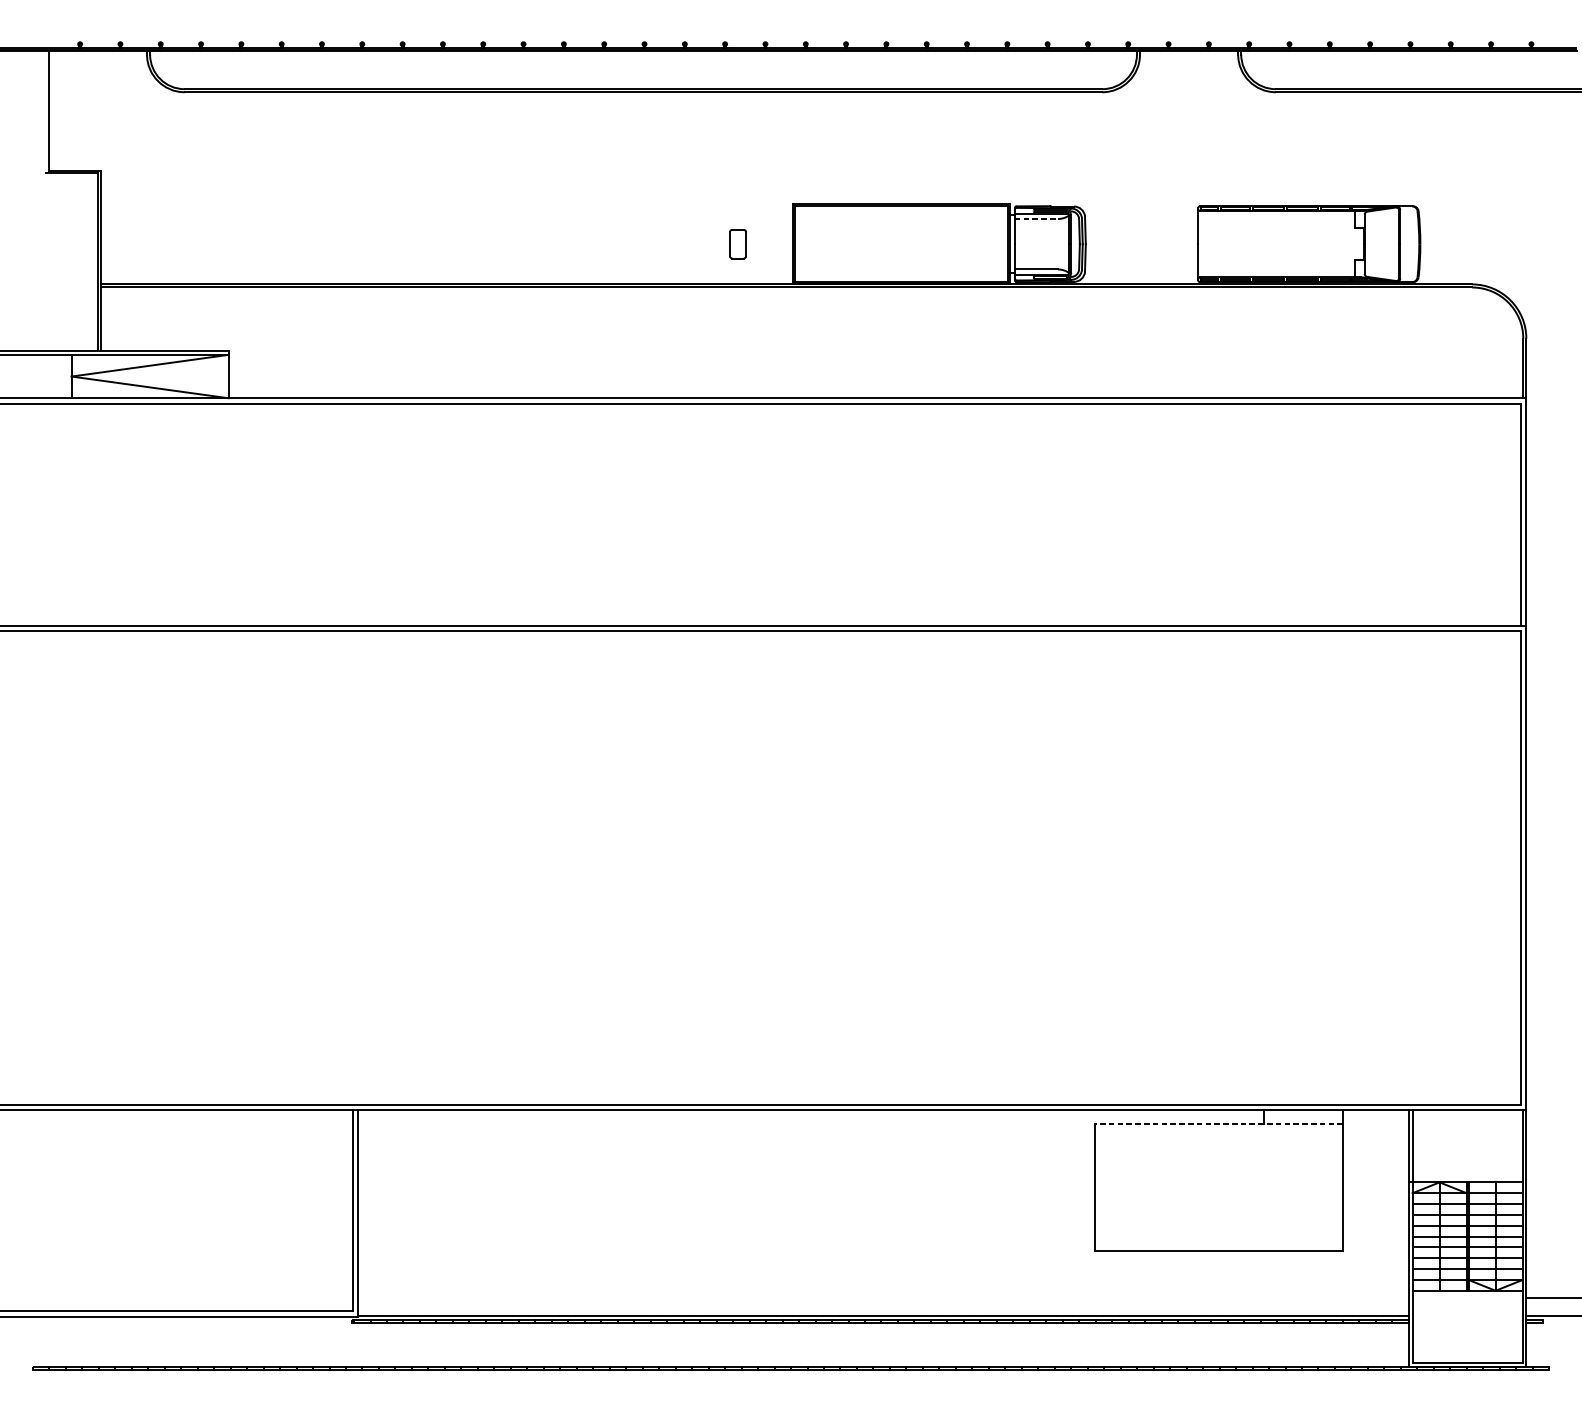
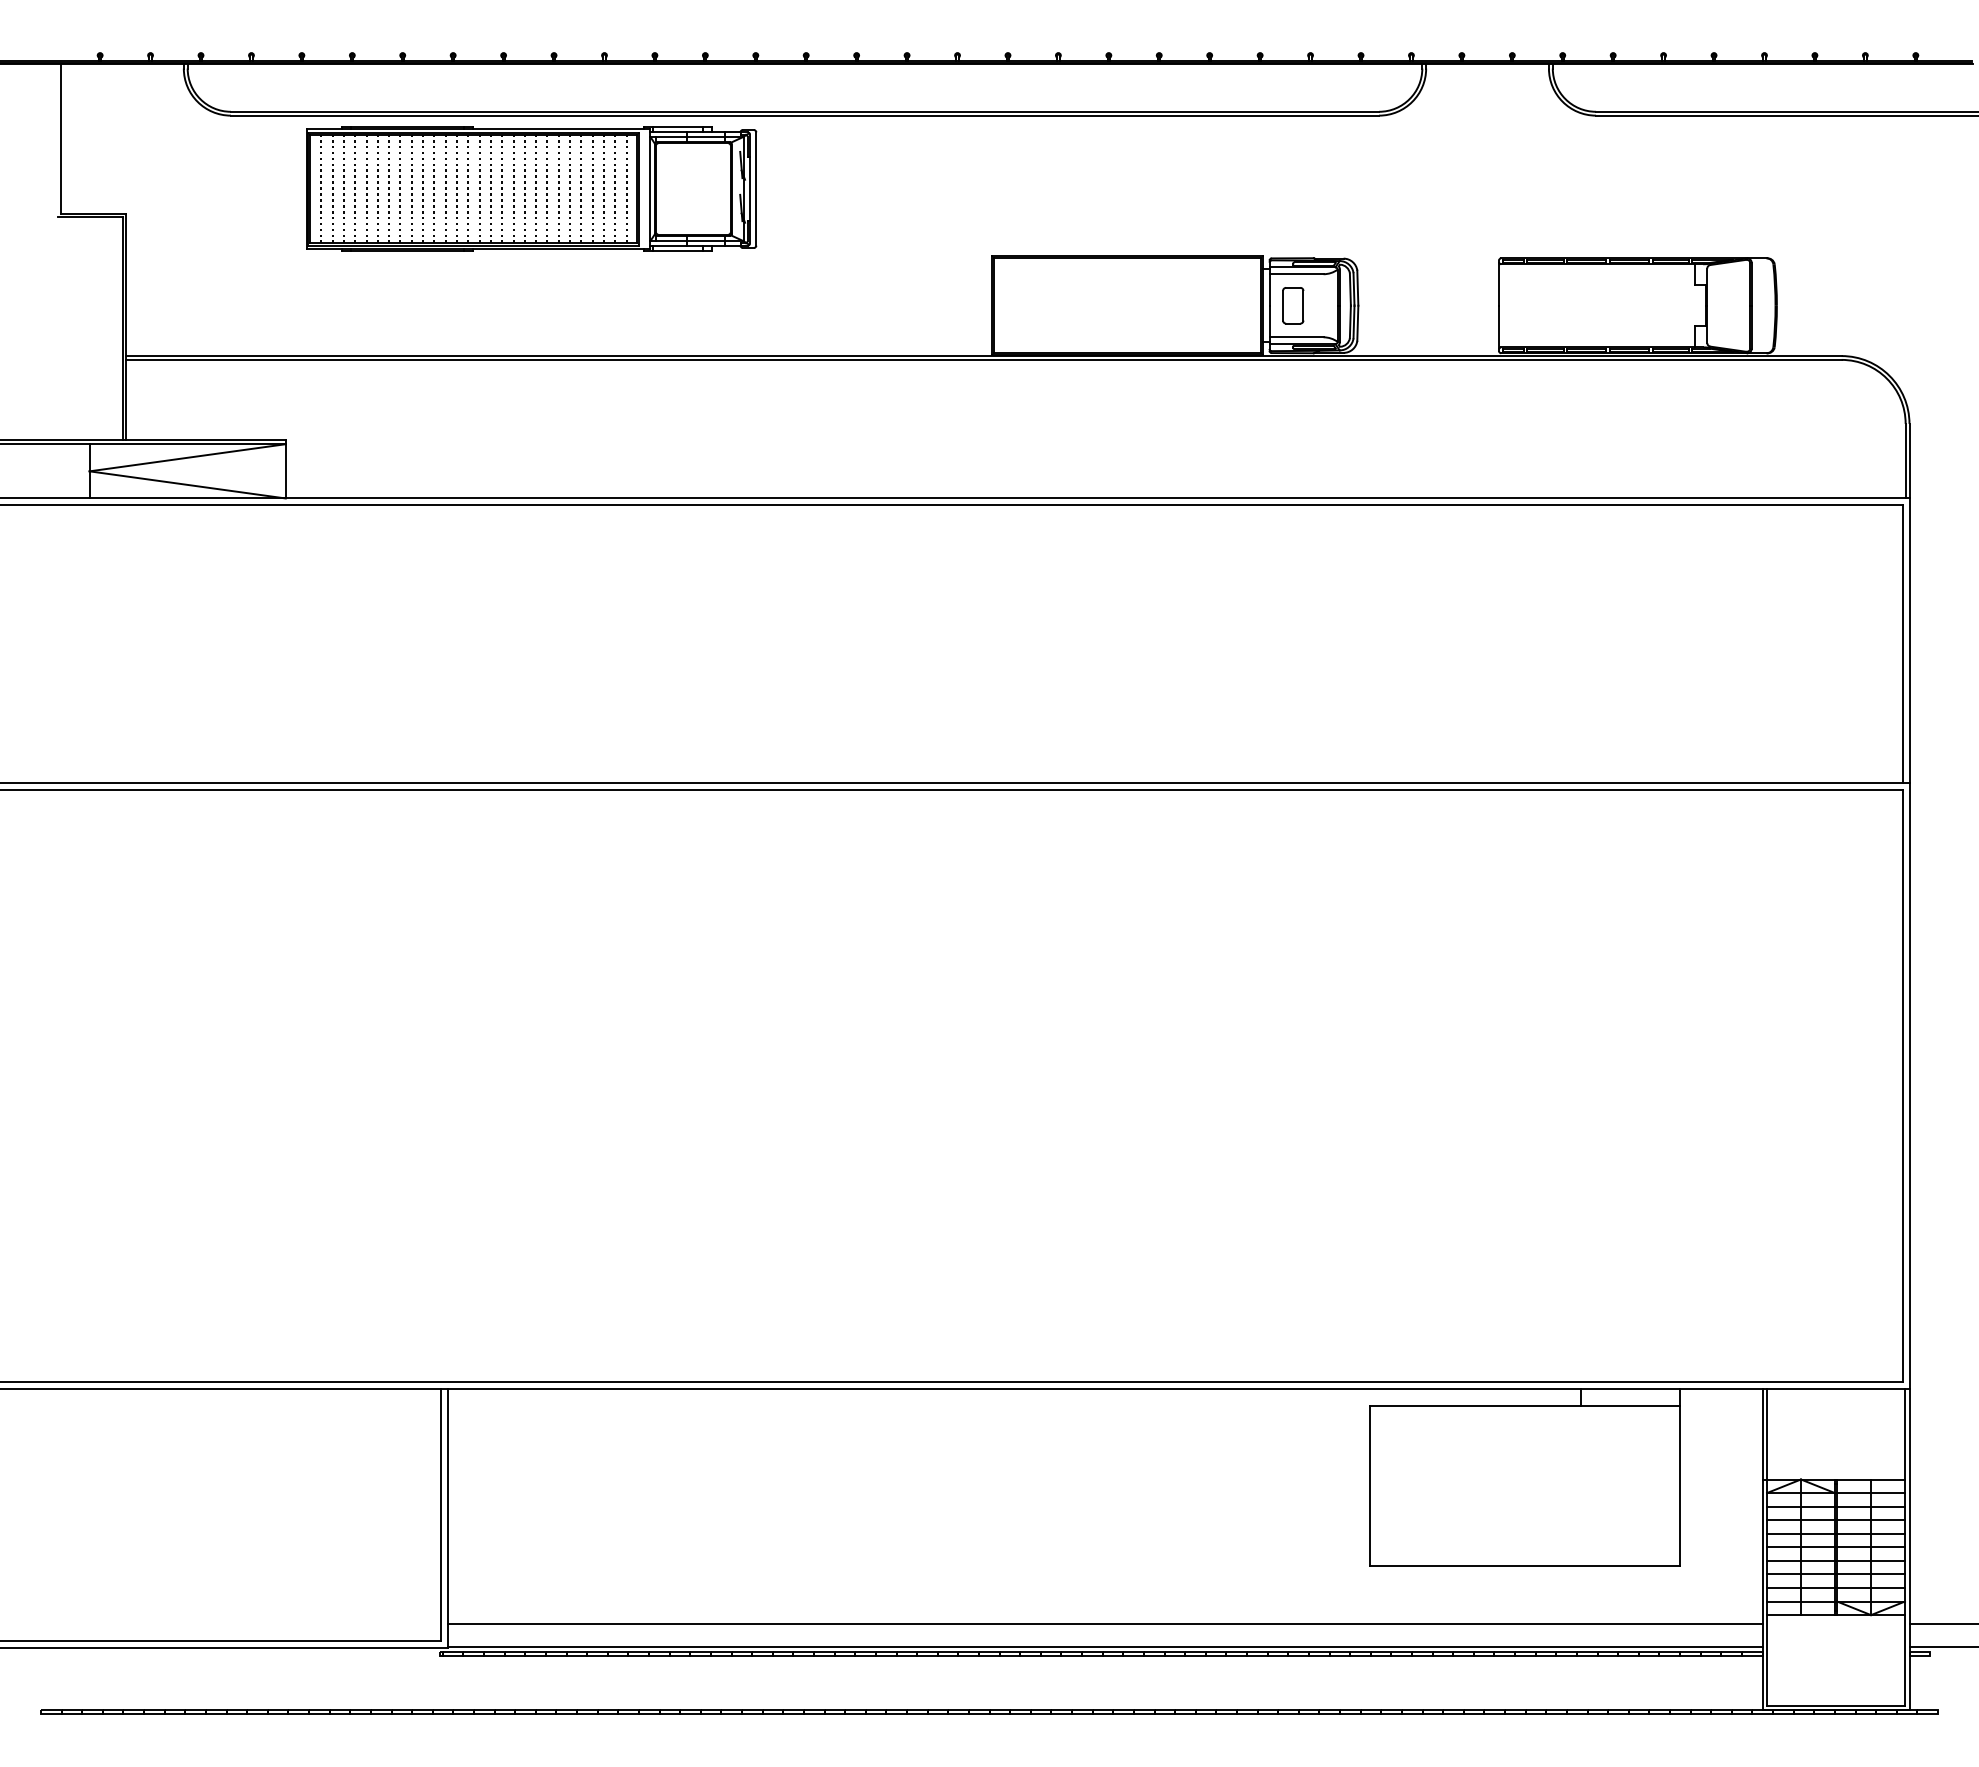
part: (424, 150) -> (531, 188), added
line: (1037, 219) -> (1297, 274), dashed -> solid
part: (738, 244) -> (1293, 305), moved
line: (1218, 1123) -> (1524, 1405), dashed -> solid
line: (882, 1298) -> (1104, 1624), added

